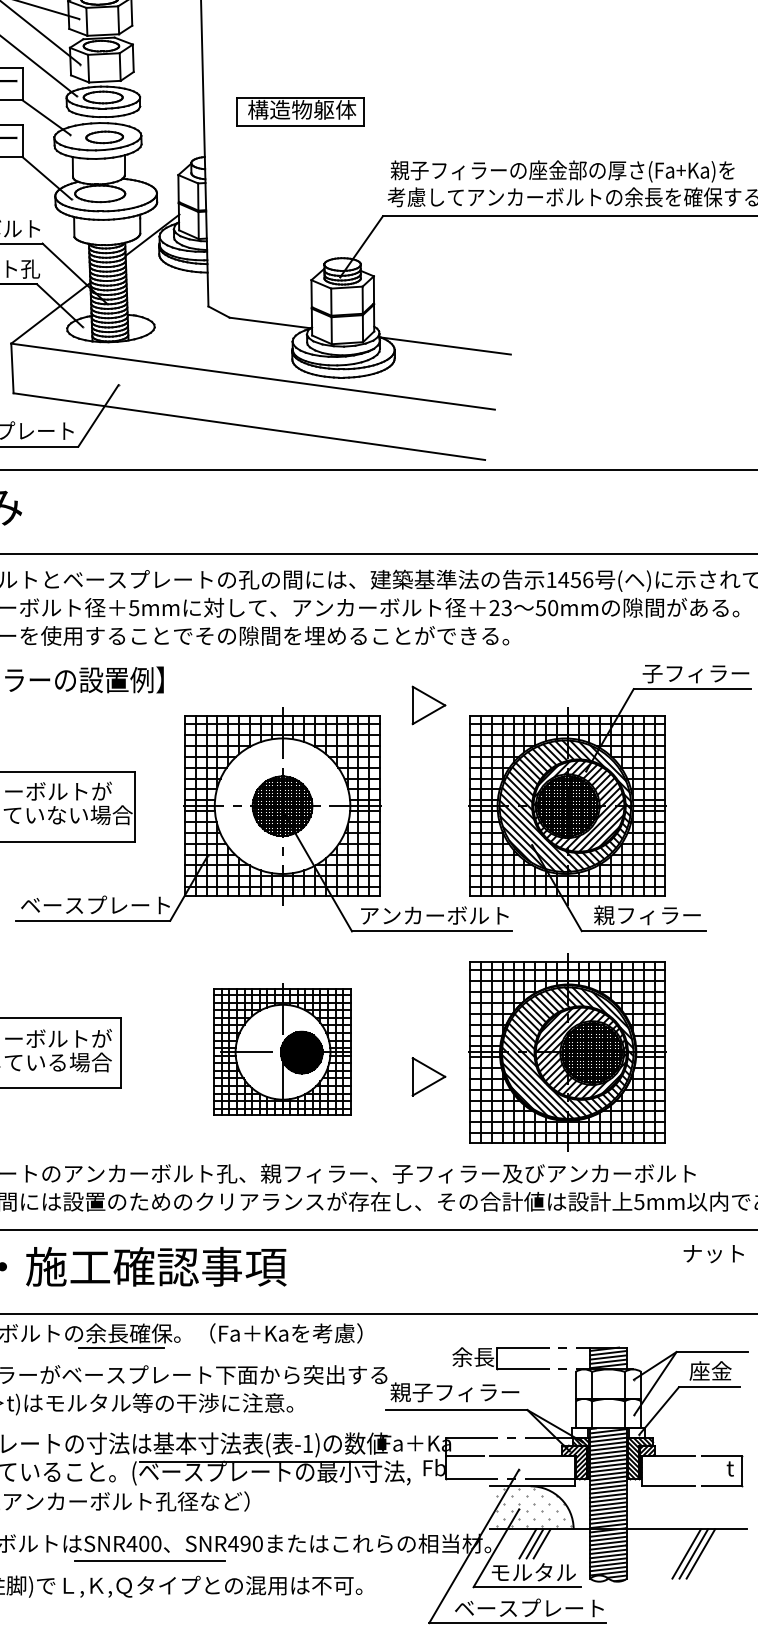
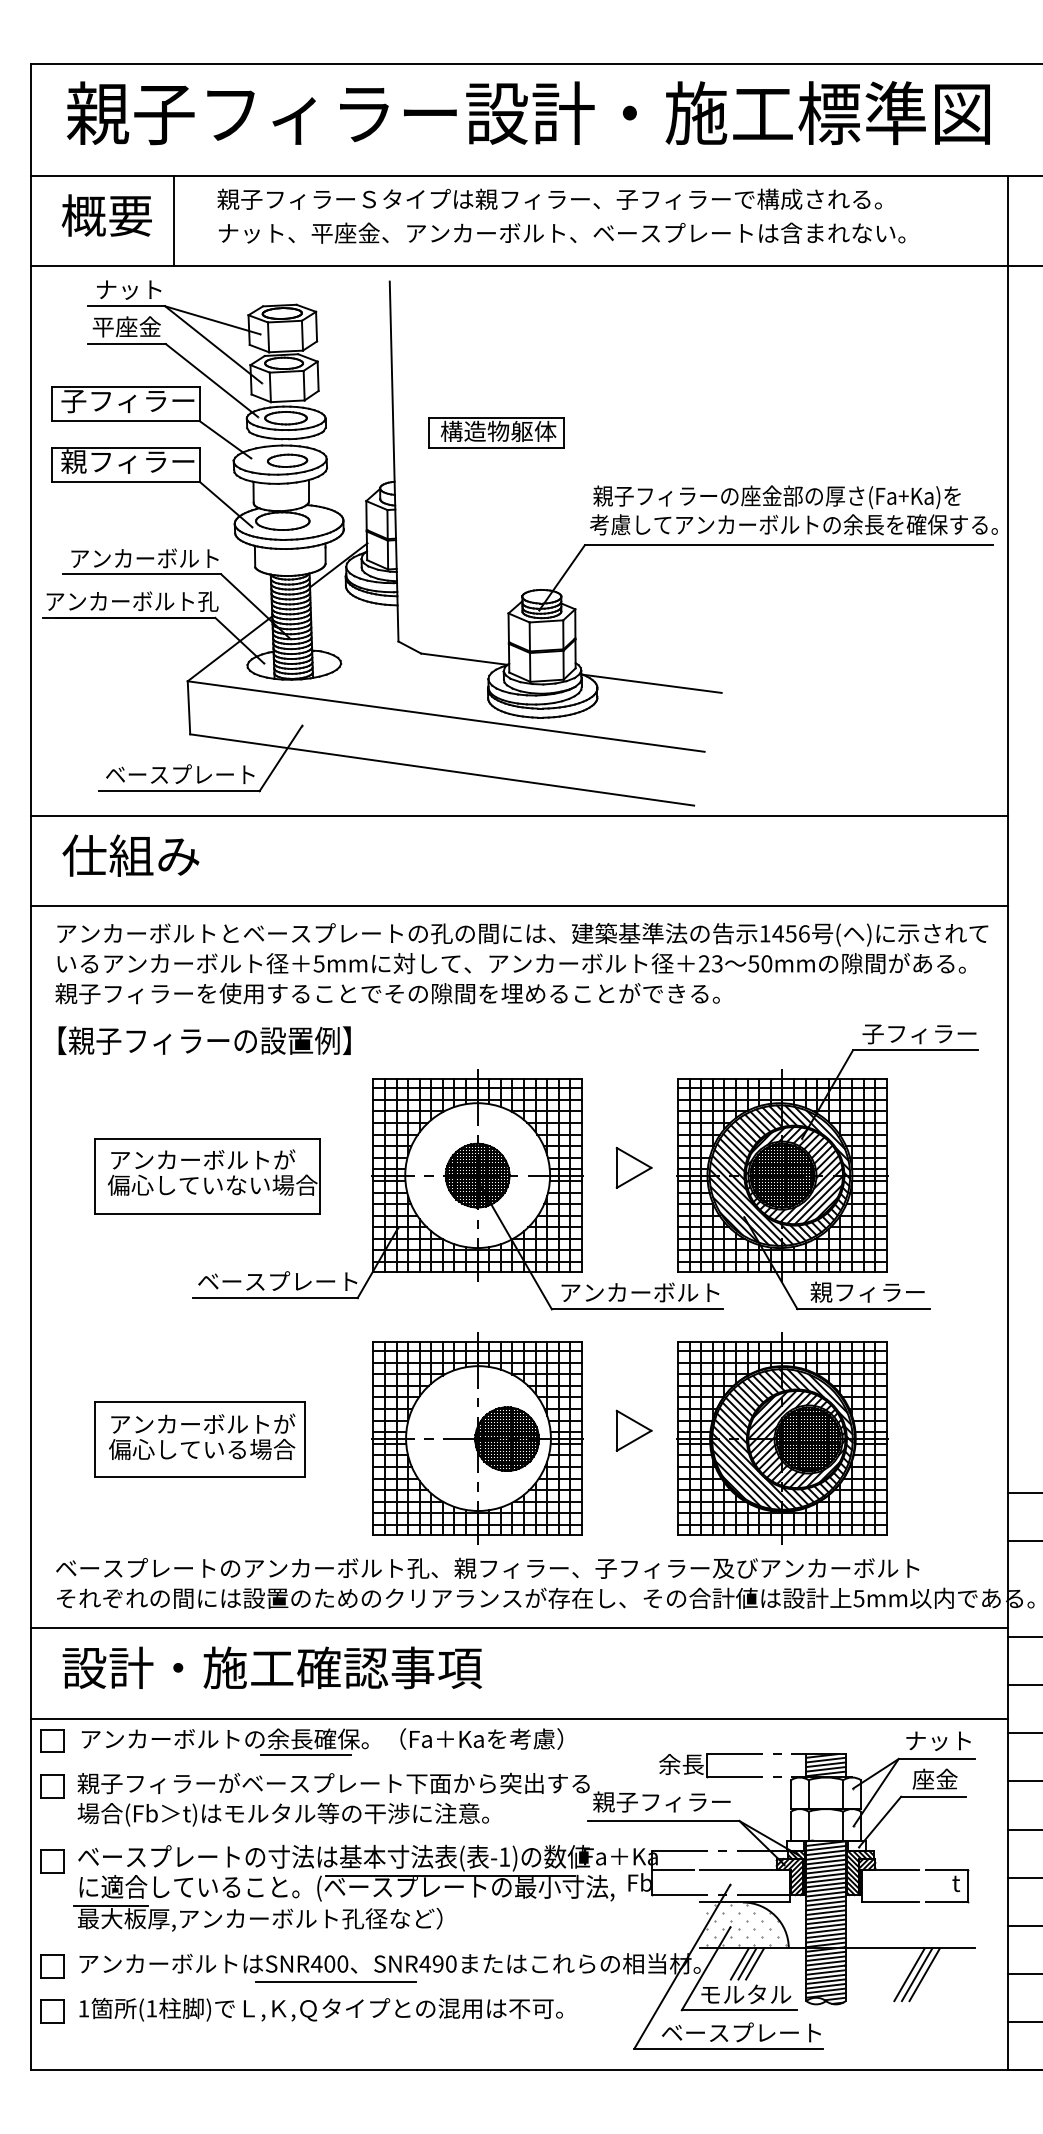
part: (428, 705) -> (633, 1167), moved
part: (282, 1052) -> (477, 1438), size x1.43
part: (428, 1076) -> (633, 1430), moved
text: (713, 1253) -> (938, 1740), moved

